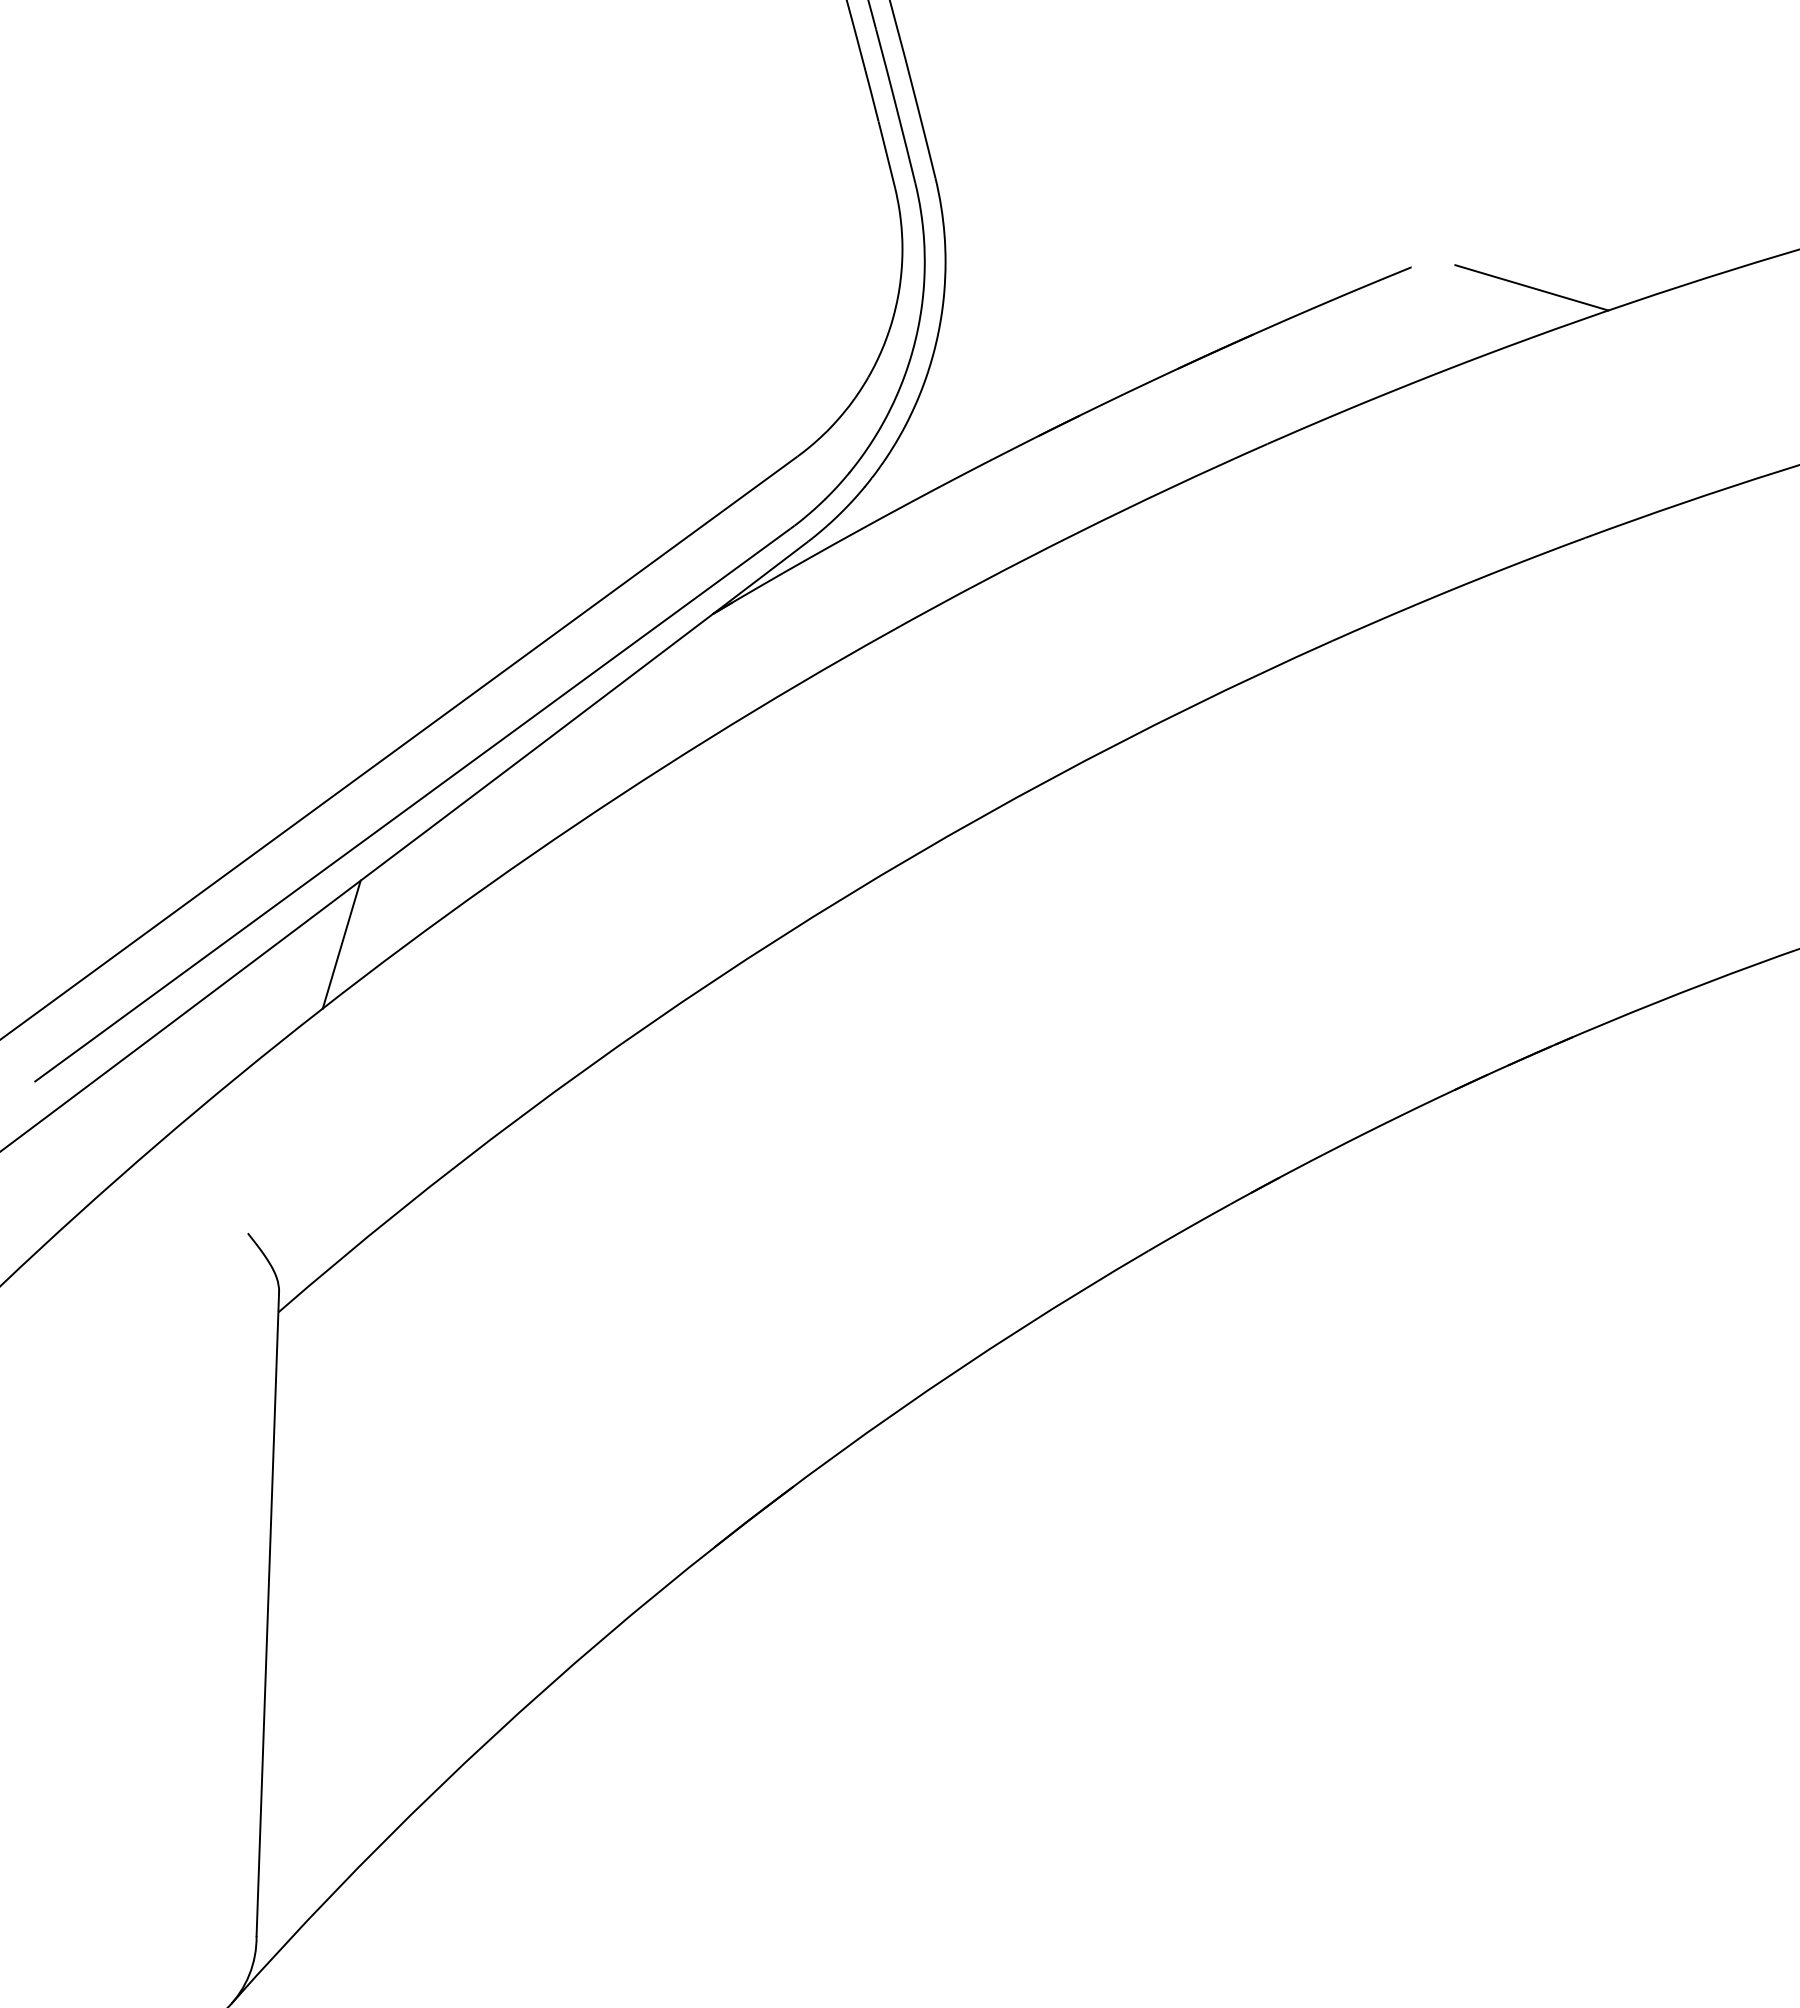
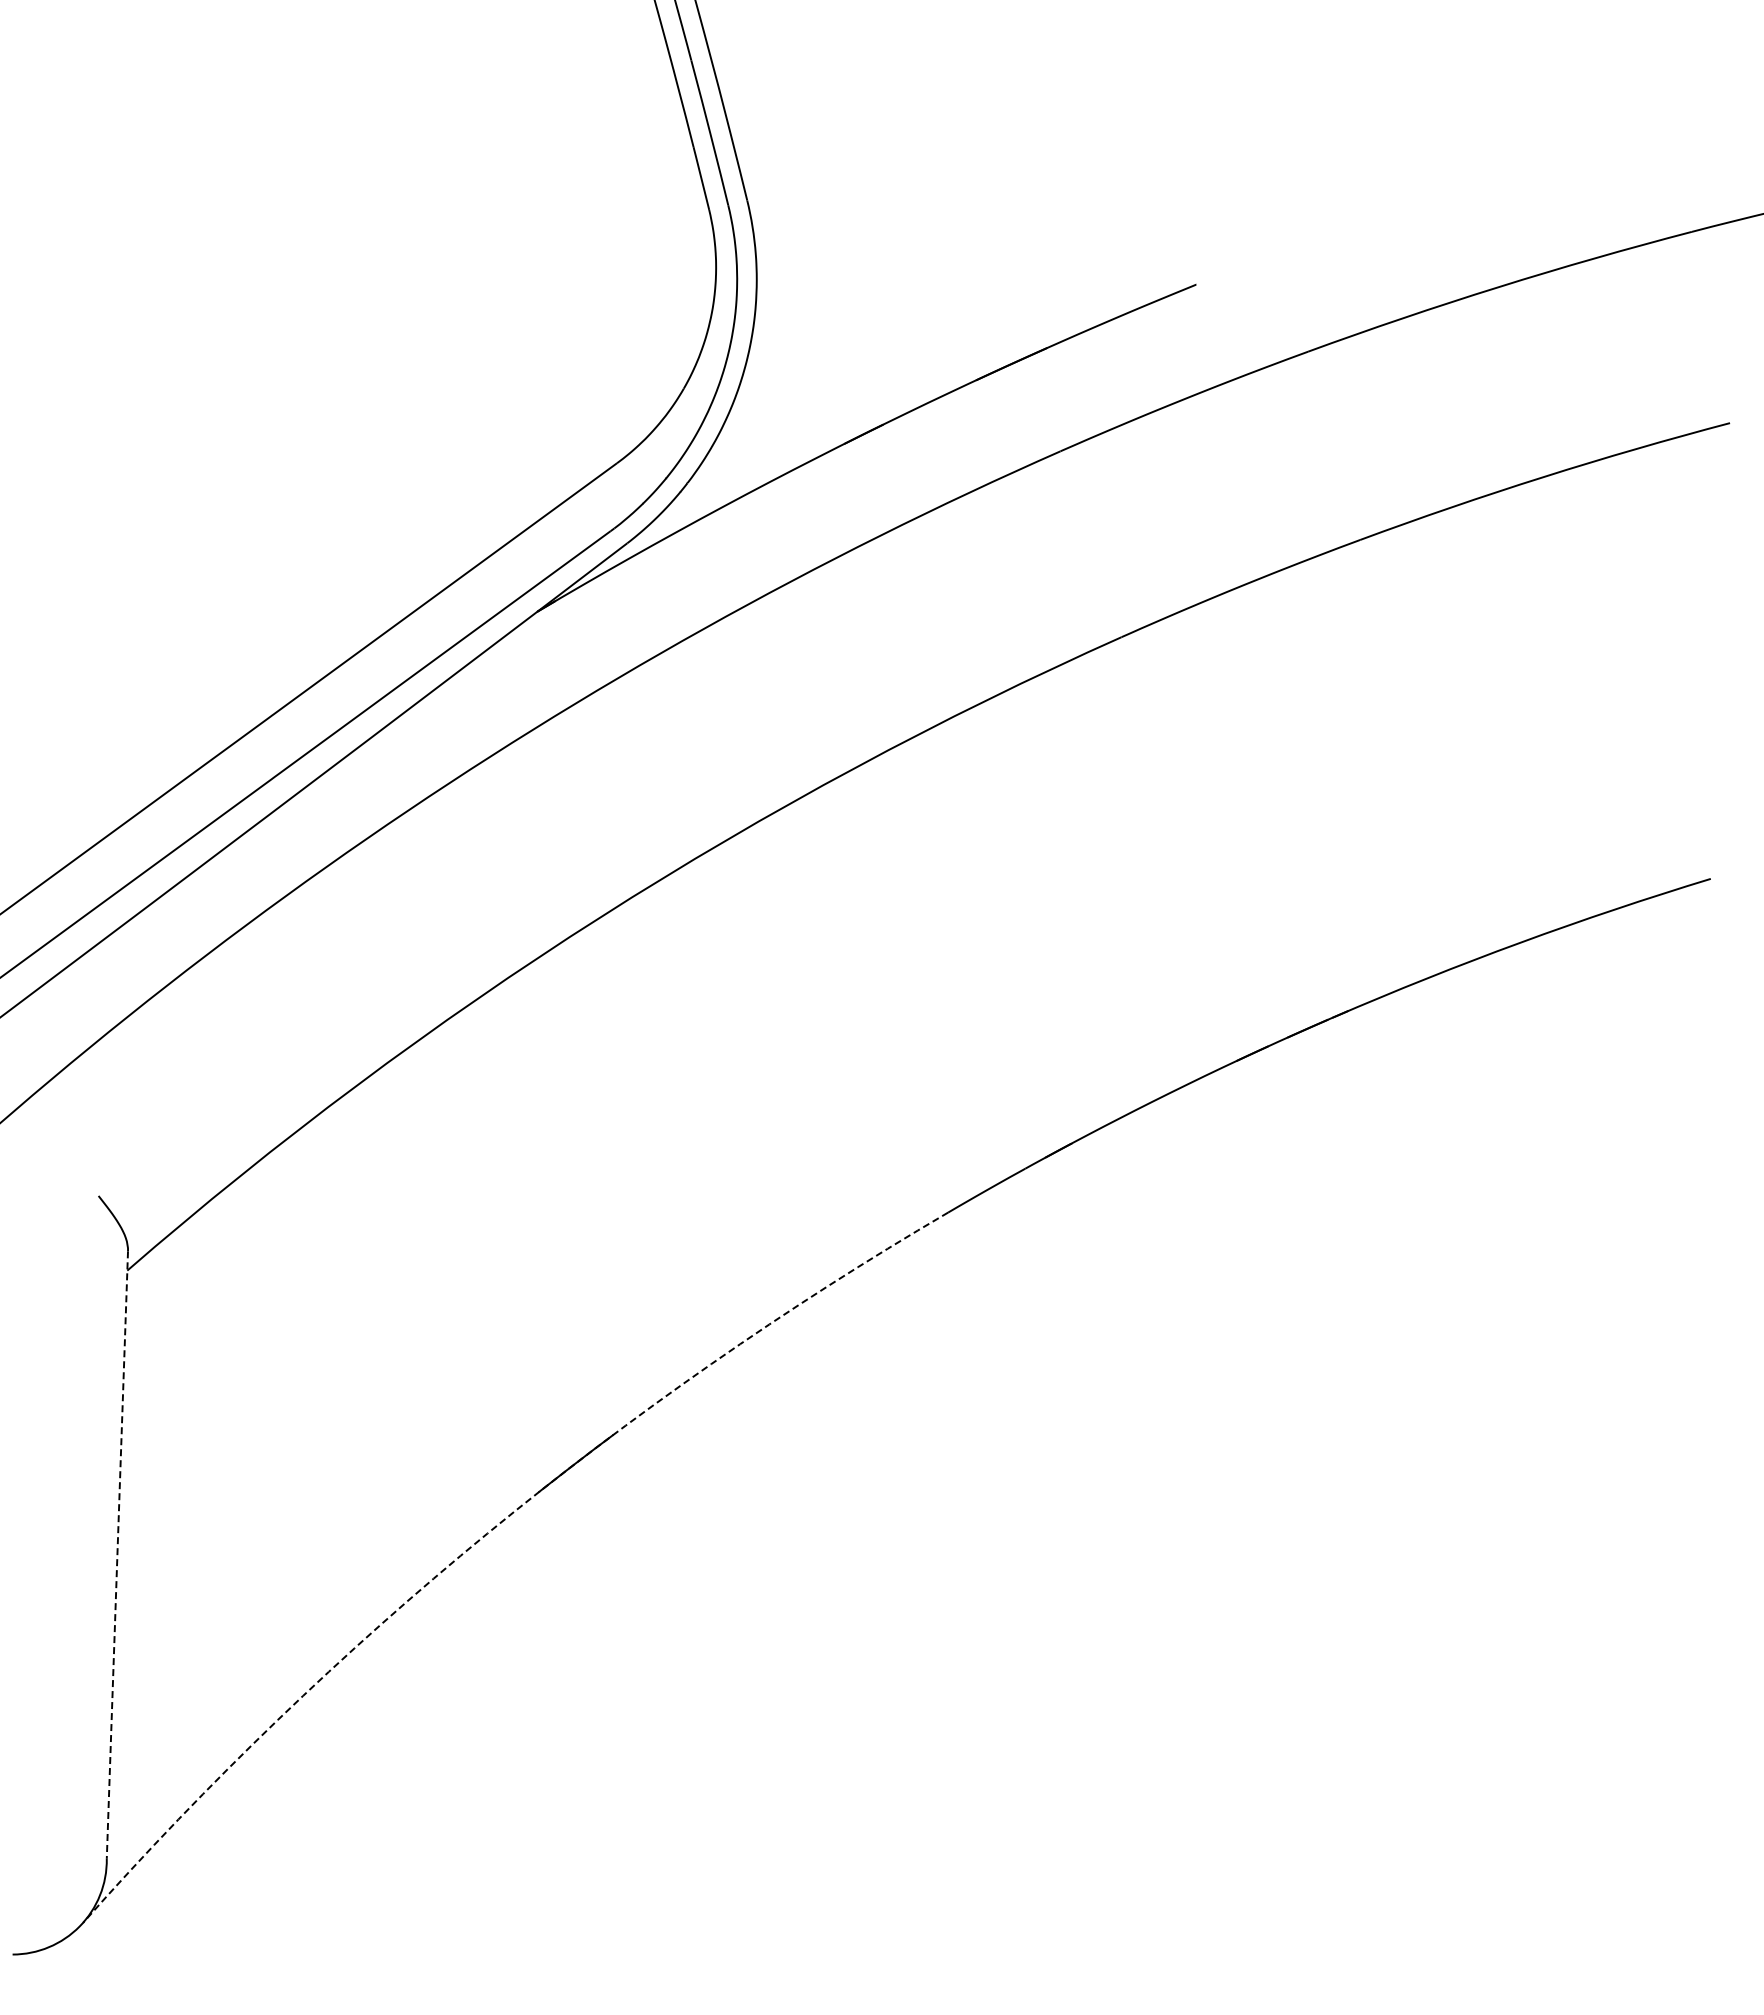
line: (1531, 287) -> (1309, 303), removed
line: (342, 944) -> (187, 923), removed
arc: (660, 1591) -> (487, 1533), solid -> dashed
line: (267, 1614) -> (117, 1555), solid -> dashed

